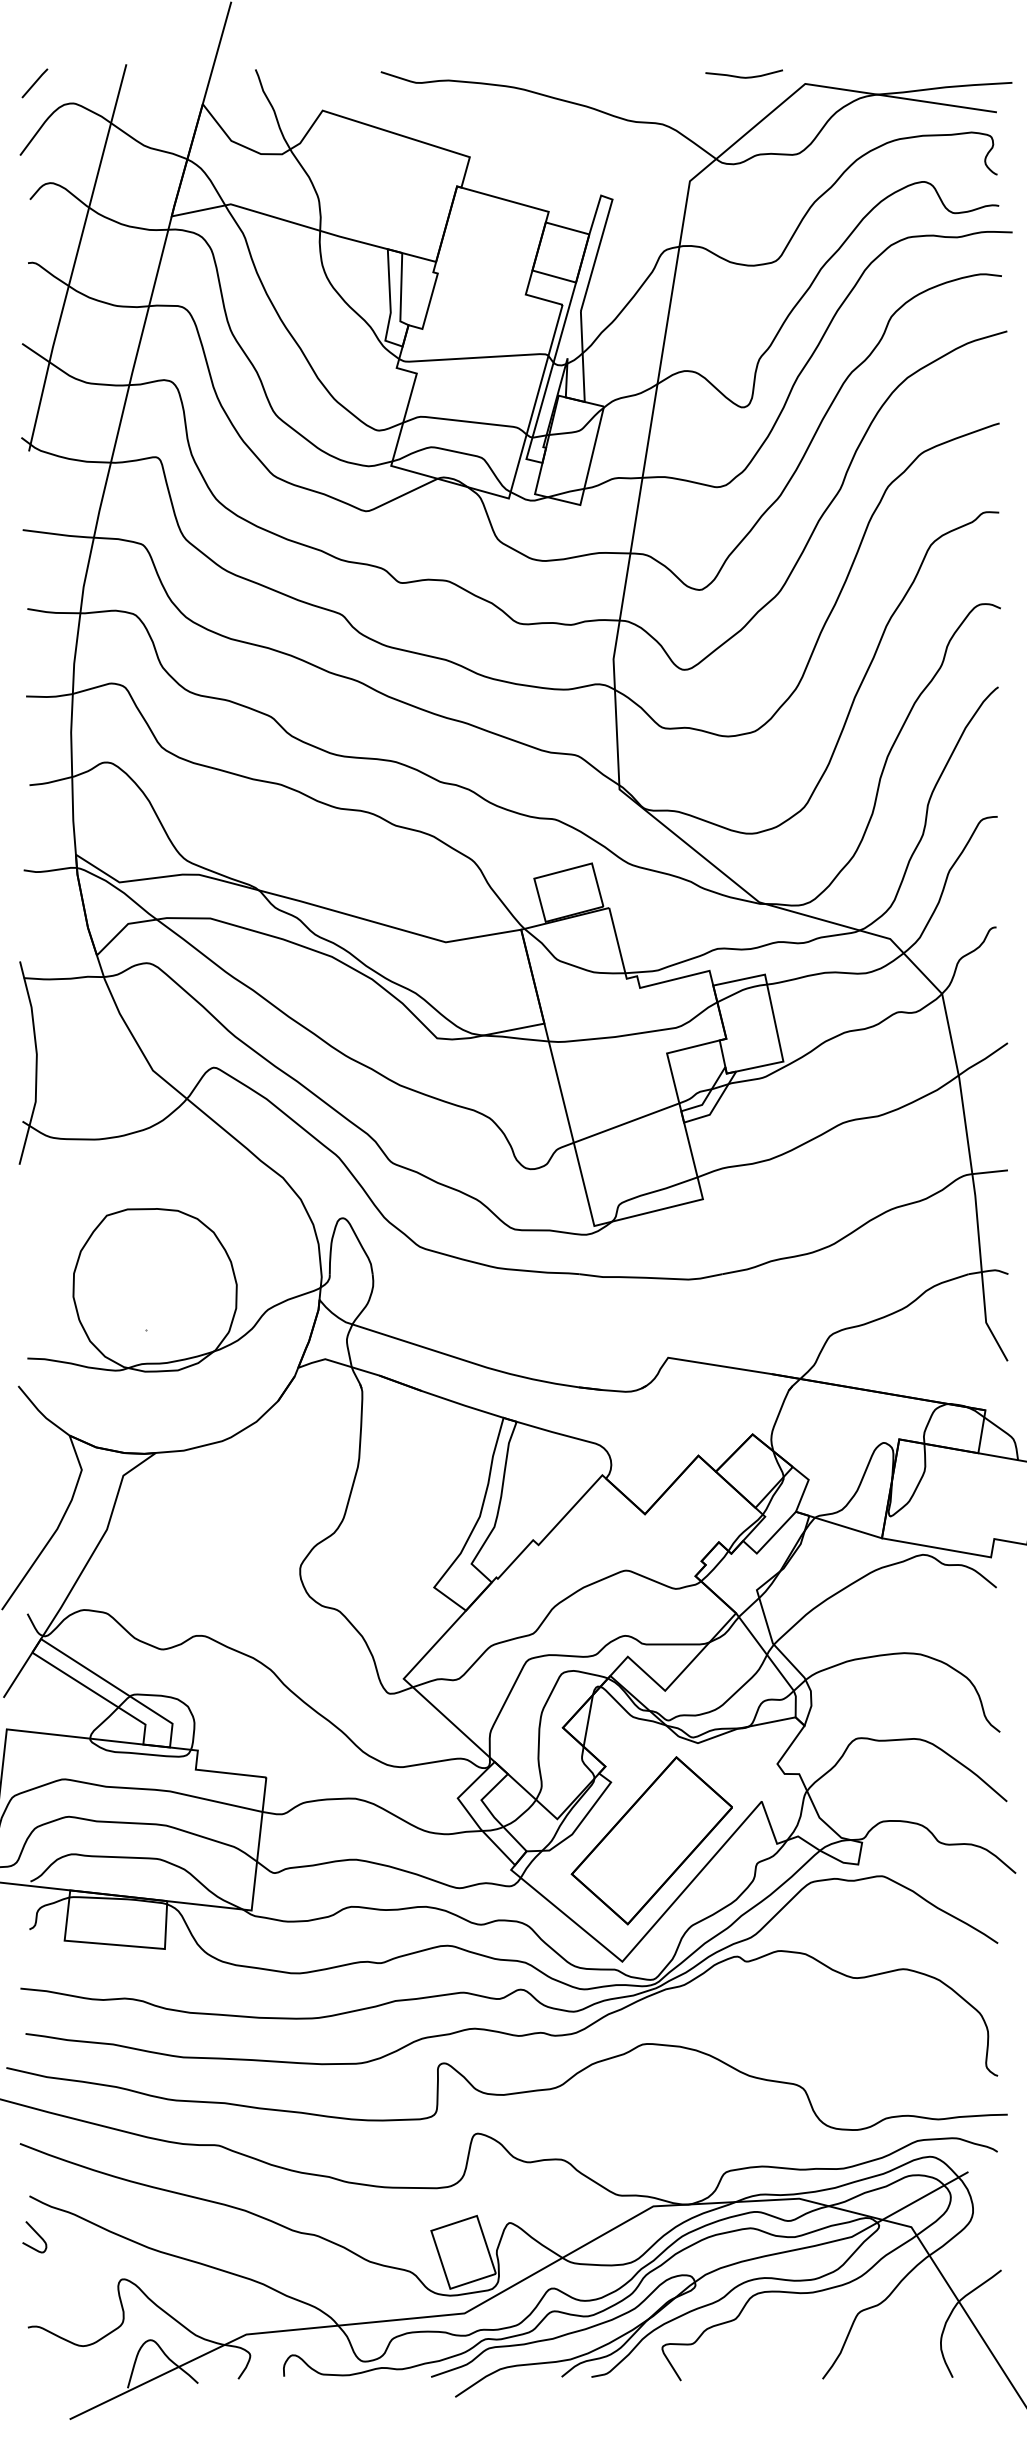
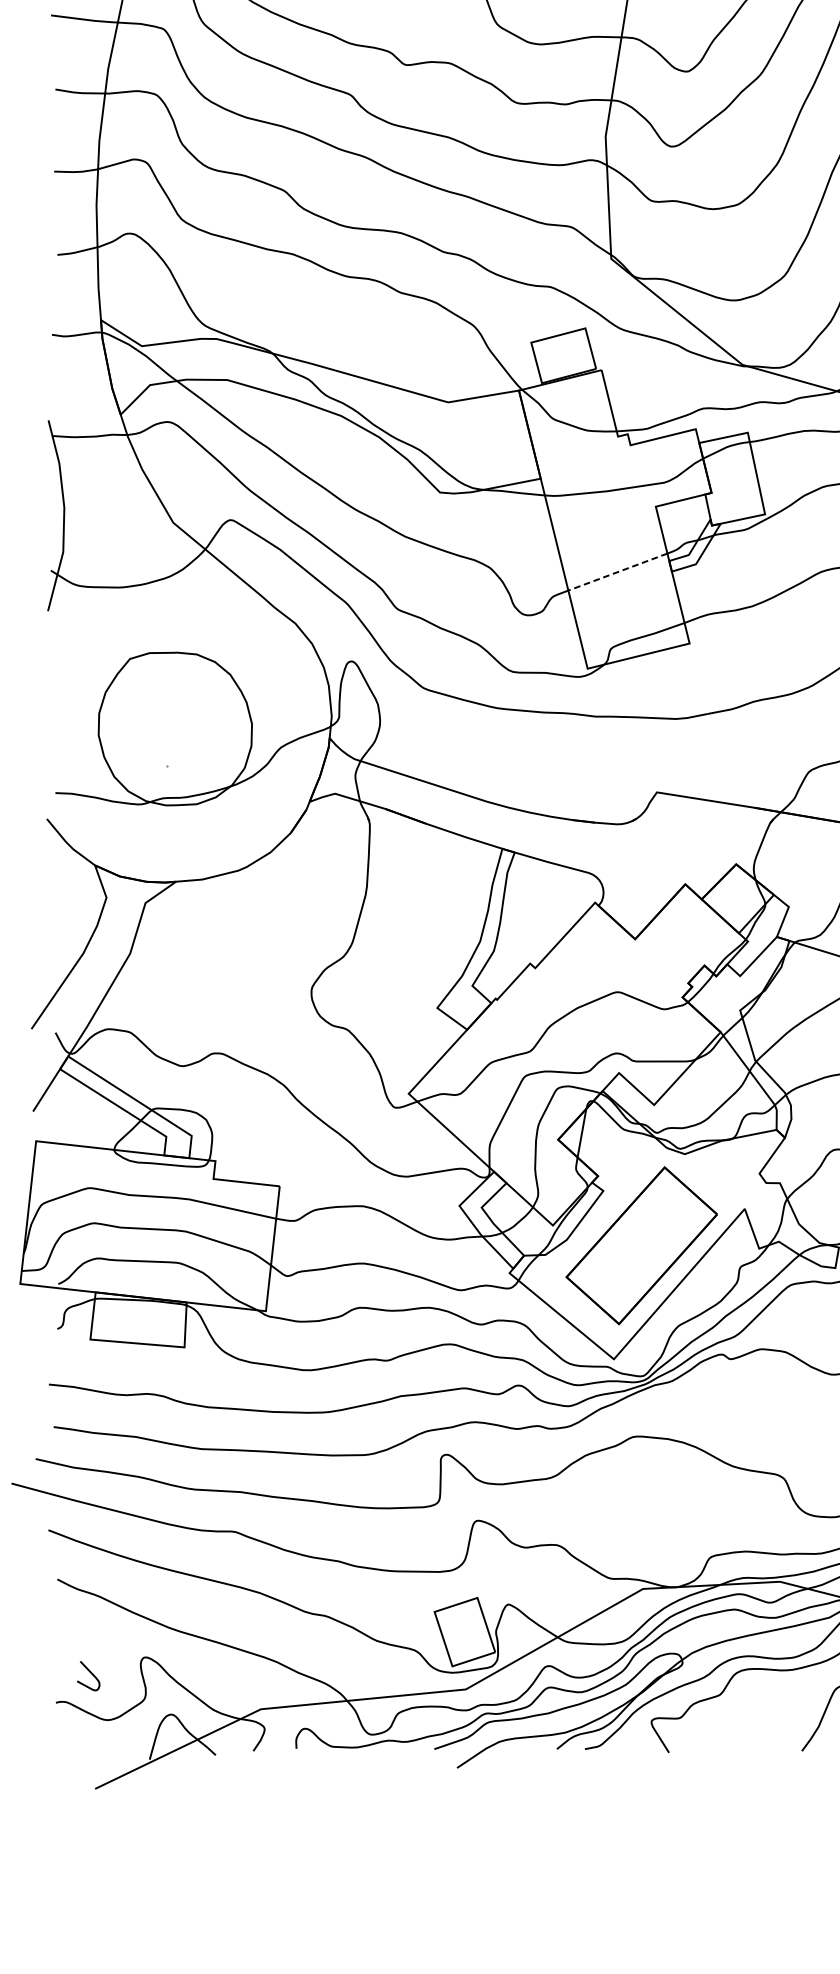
line: (626, 1123) -> (617, 572), solid -> dashed
curve: (36, 2234) -> (90, 1673), moved

